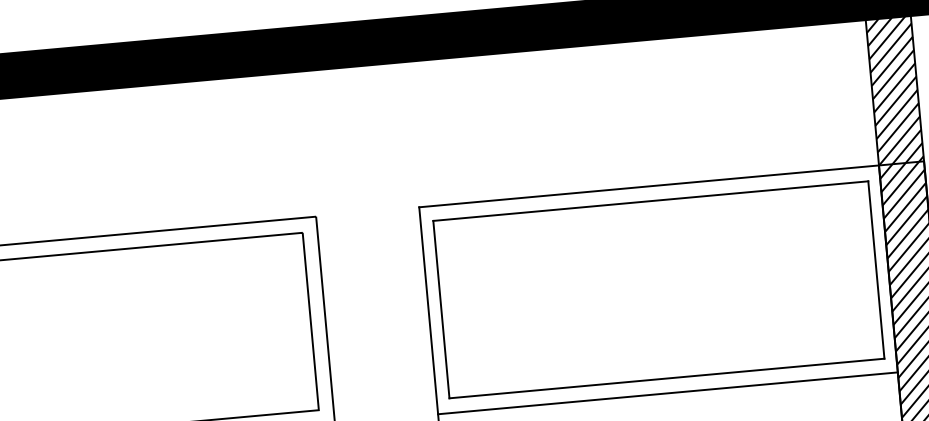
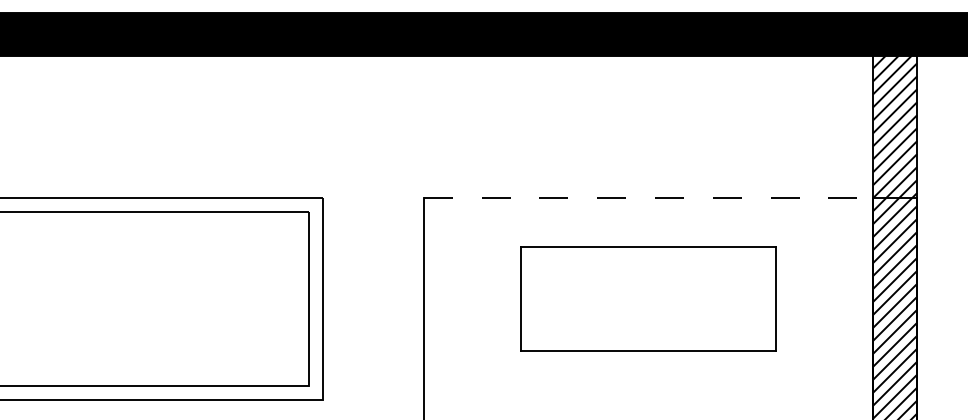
line: (649, 185) -> (648, 197), solid -> dashed
part: (658, 289) -> (648, 298), size x0.6
line: (667, 393) -> (648, 400), removed

